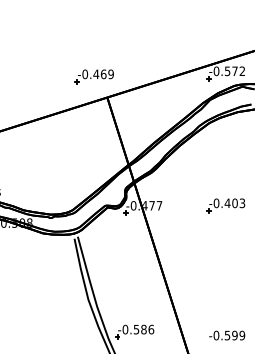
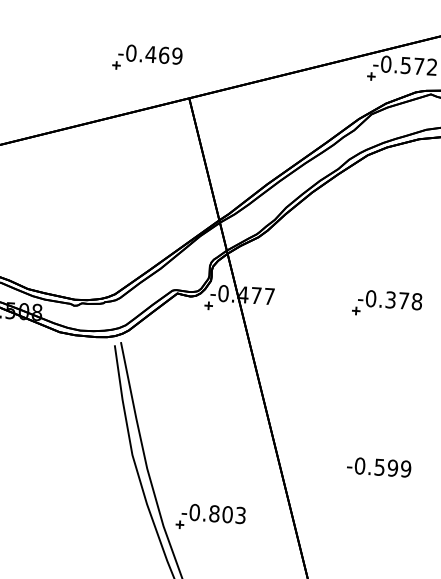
part: (93, 76) -> (145, 57), moved
text: (234, 203) -> (402, 301), -0.403 -> -0.378
text: (143, 329) -> (226, 514), -0.586 -> -0.803
text: (227, 335) -> (379, 467), moved

